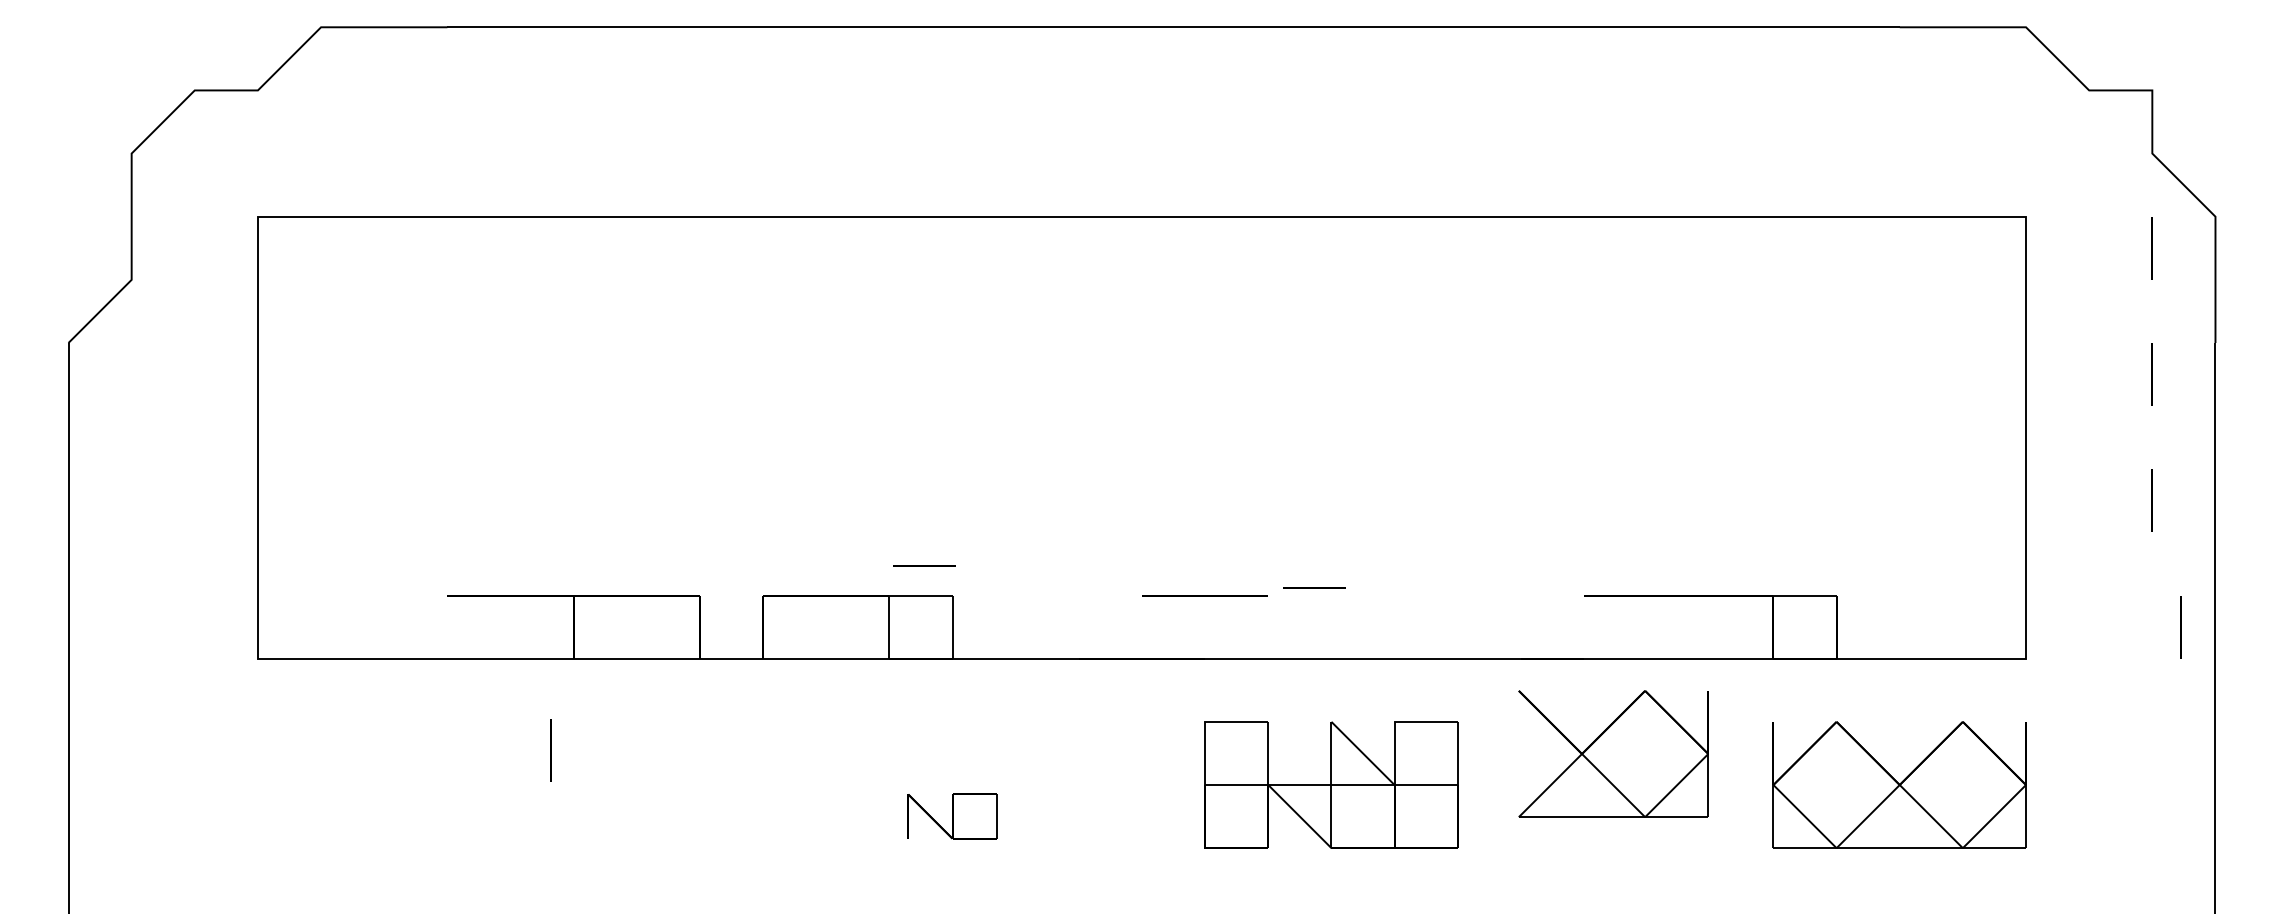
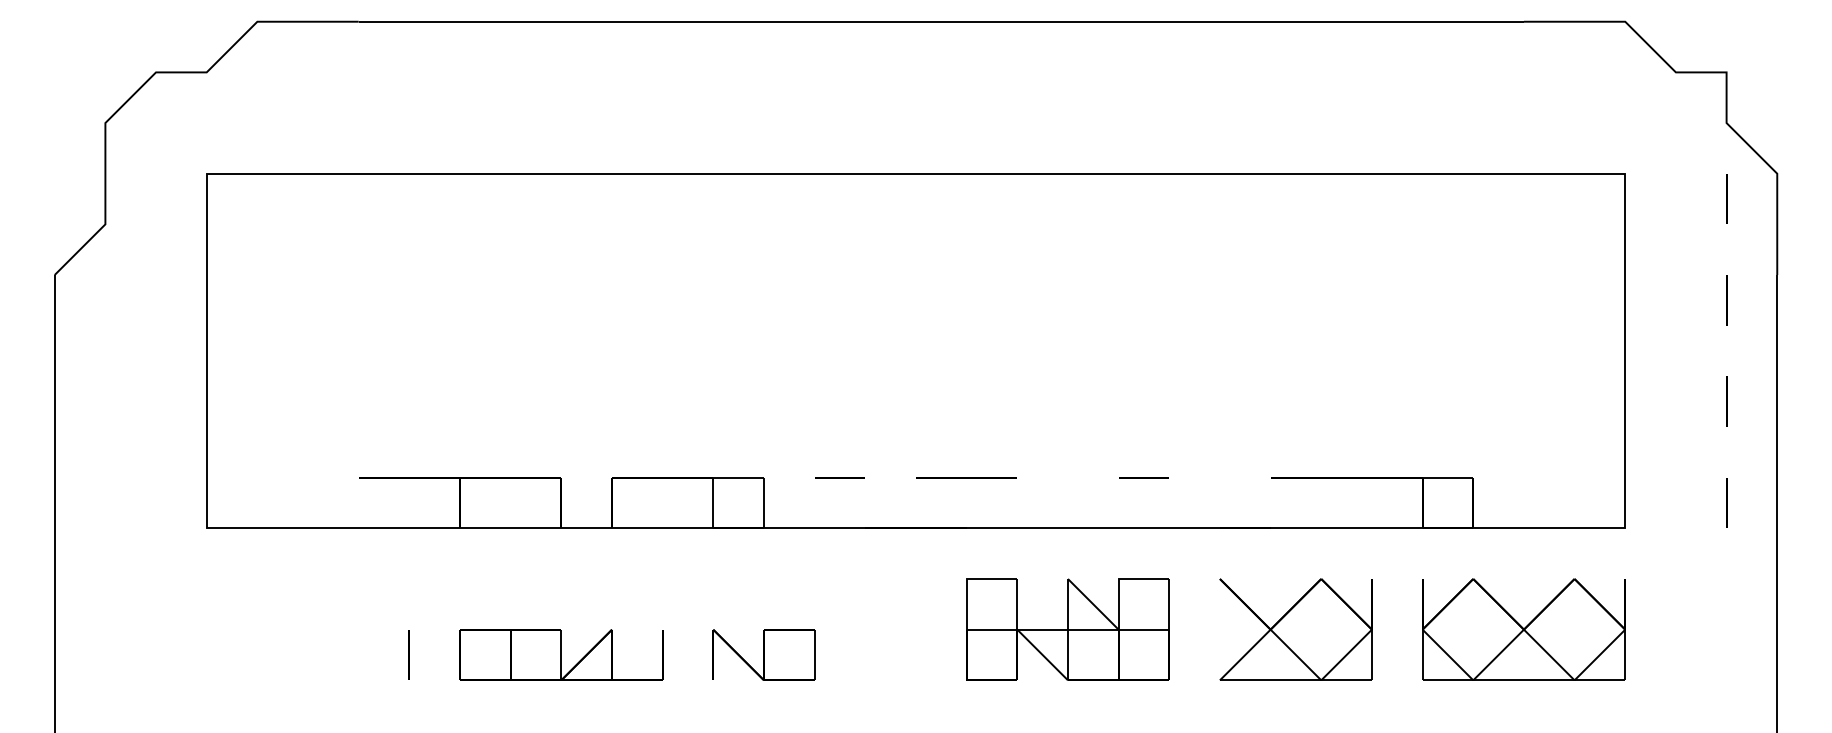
line: (924, 565) -> (840, 477), moved
line: (1314, 587) -> (1144, 477), moved
line: (2180, 627) -> (1725, 503), moved
line: (550, 750) -> (409, 654), moved
part: (1613, 753) -> (1295, 629), moved
part: (699, 816) -> (560, 654), added
part: (952, 816) -> (763, 654), size x1.43

